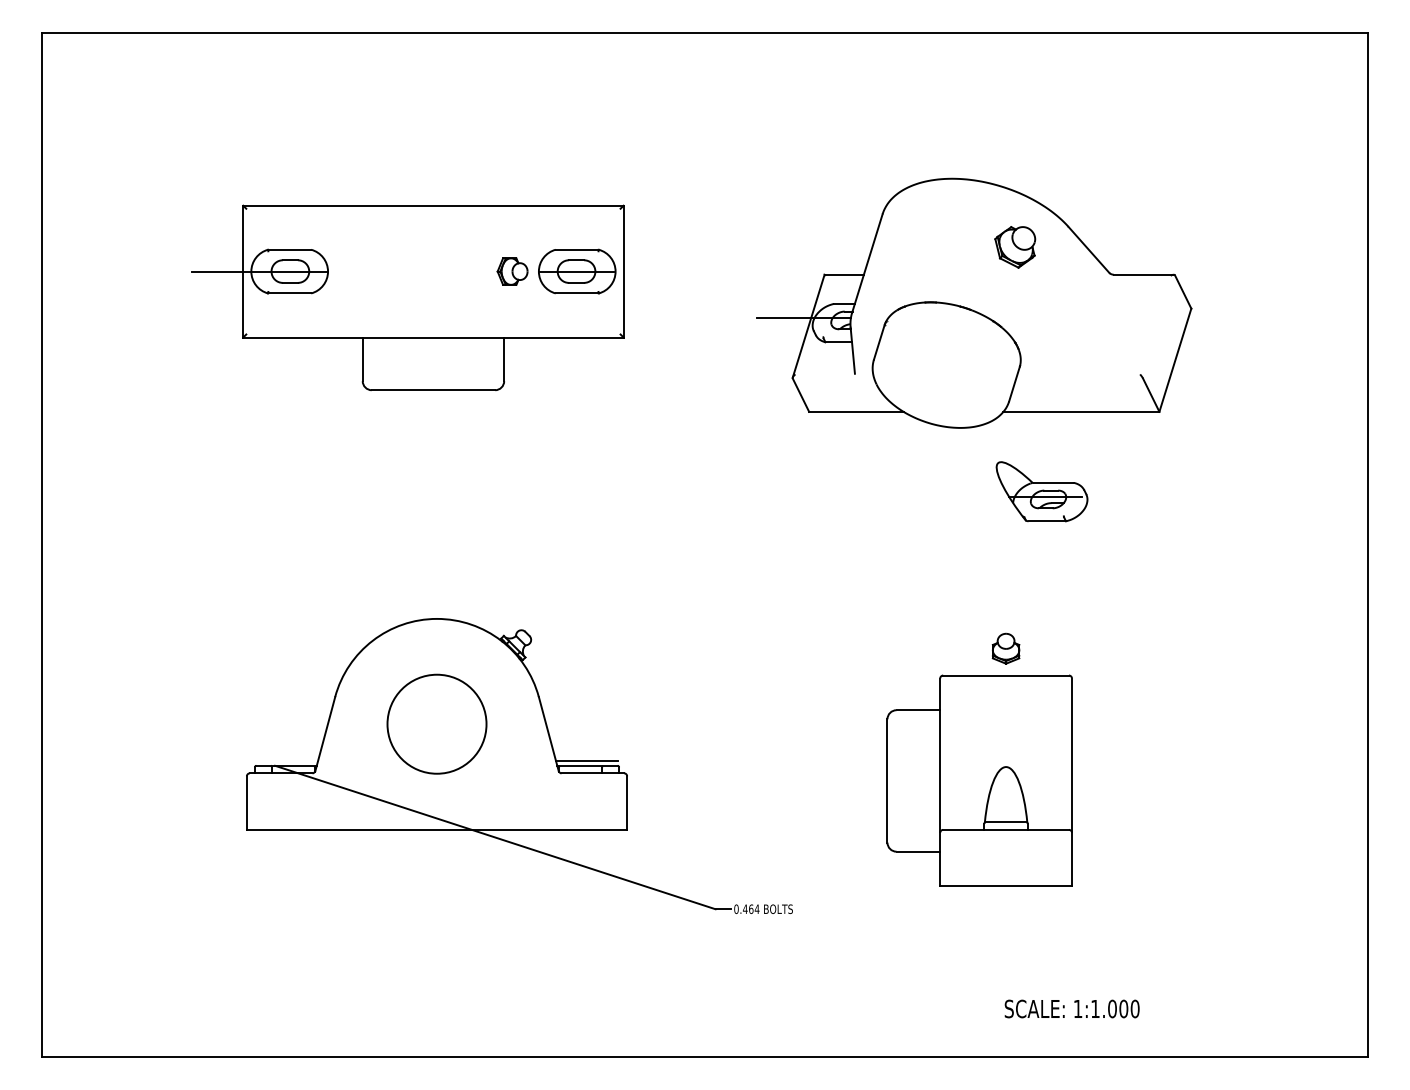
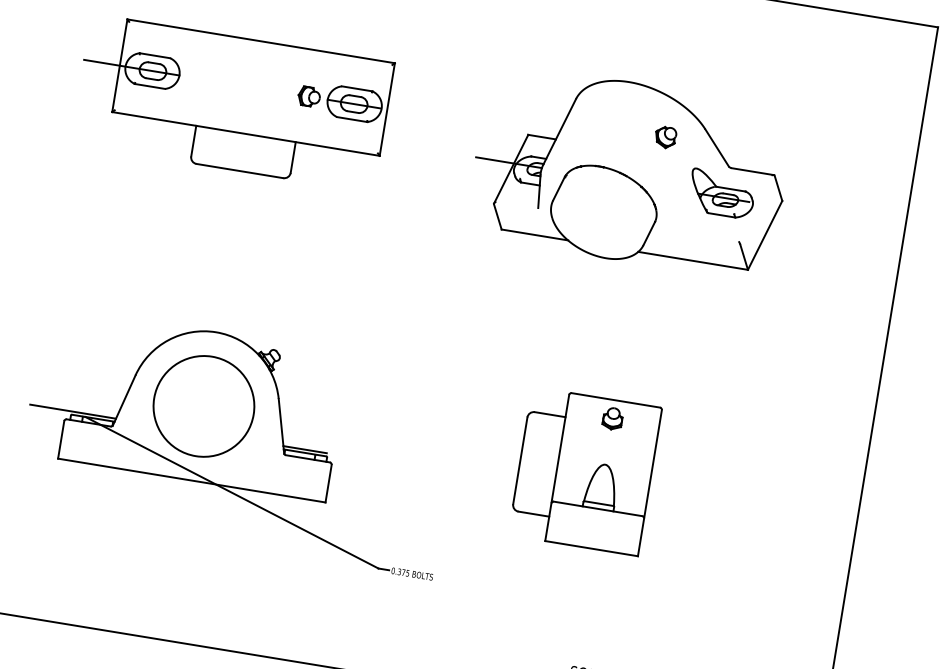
part: (1015, 246) -> (665, 137), size x0.71
part: (1041, 491) -> (721, 193), moved
circle: (436, 723) -> (203, 405), size x1.43
line: (256, 761) -> (72, 411), added
part: (979, 780) -> (585, 471), moved
text: (751, 909) -> (403, 572), 0.464 -> 0.375

